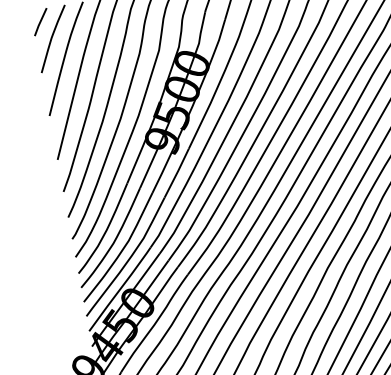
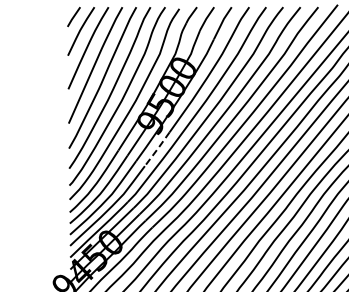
line: (177, 173) -> (157, 149), solid -> dashed

